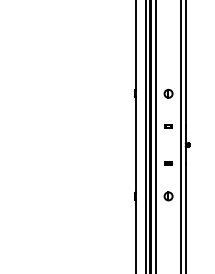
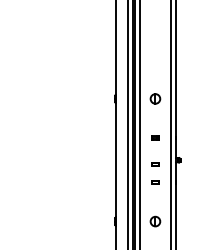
part: (168, 148) -> (155, 164), added

